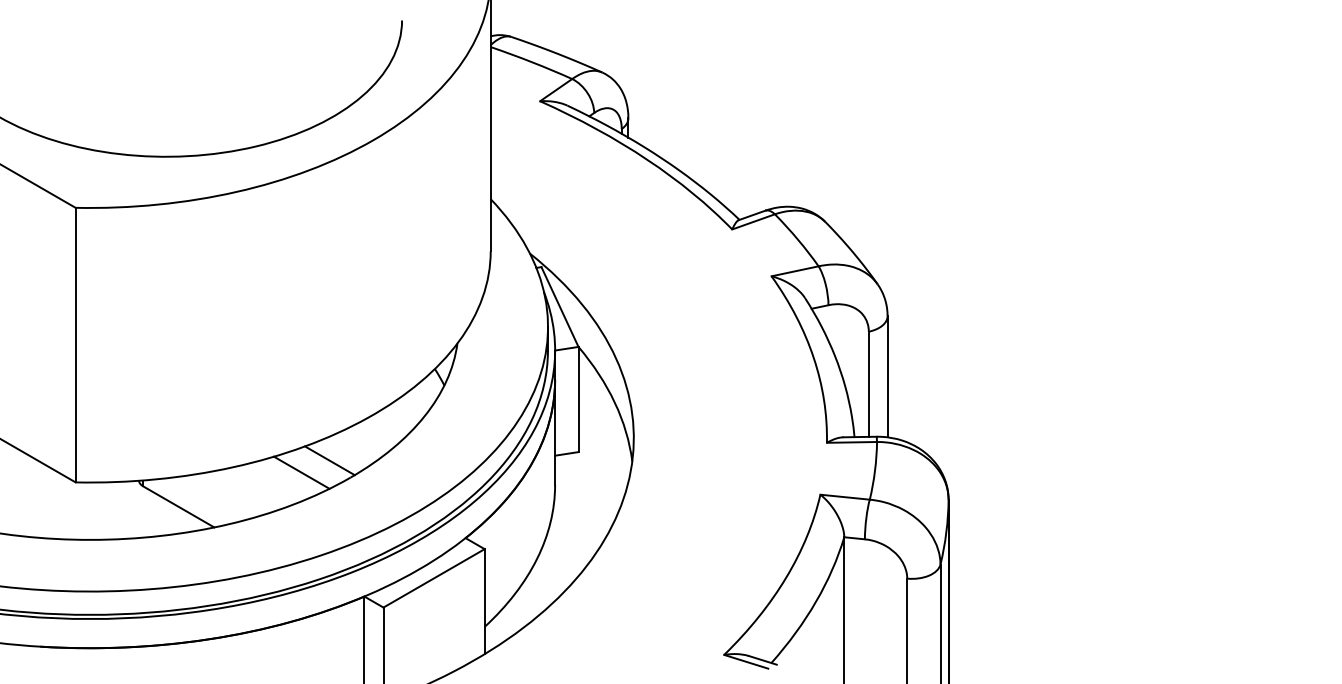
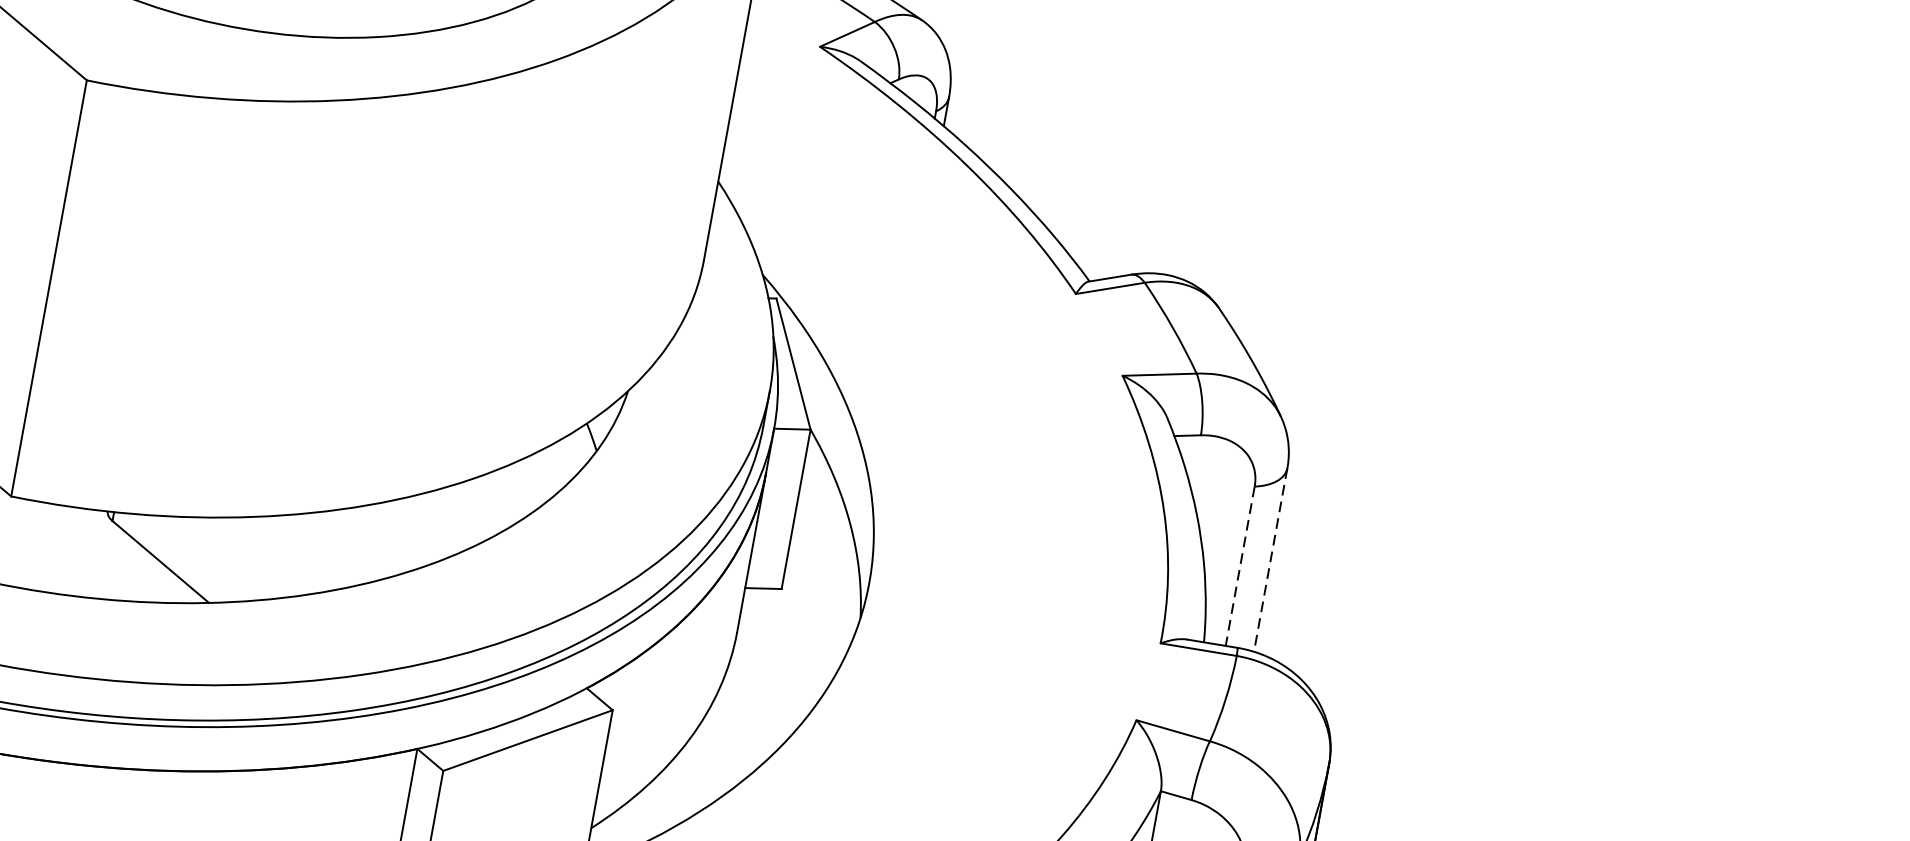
line: (887, 376) -> (1270, 559), solid -> dashed
line: (868, 384) -> (1239, 566), solid -> dashed
line: (329, 460) -> (401, 533), removed
line: (301, 472) -> (356, 543), removed

